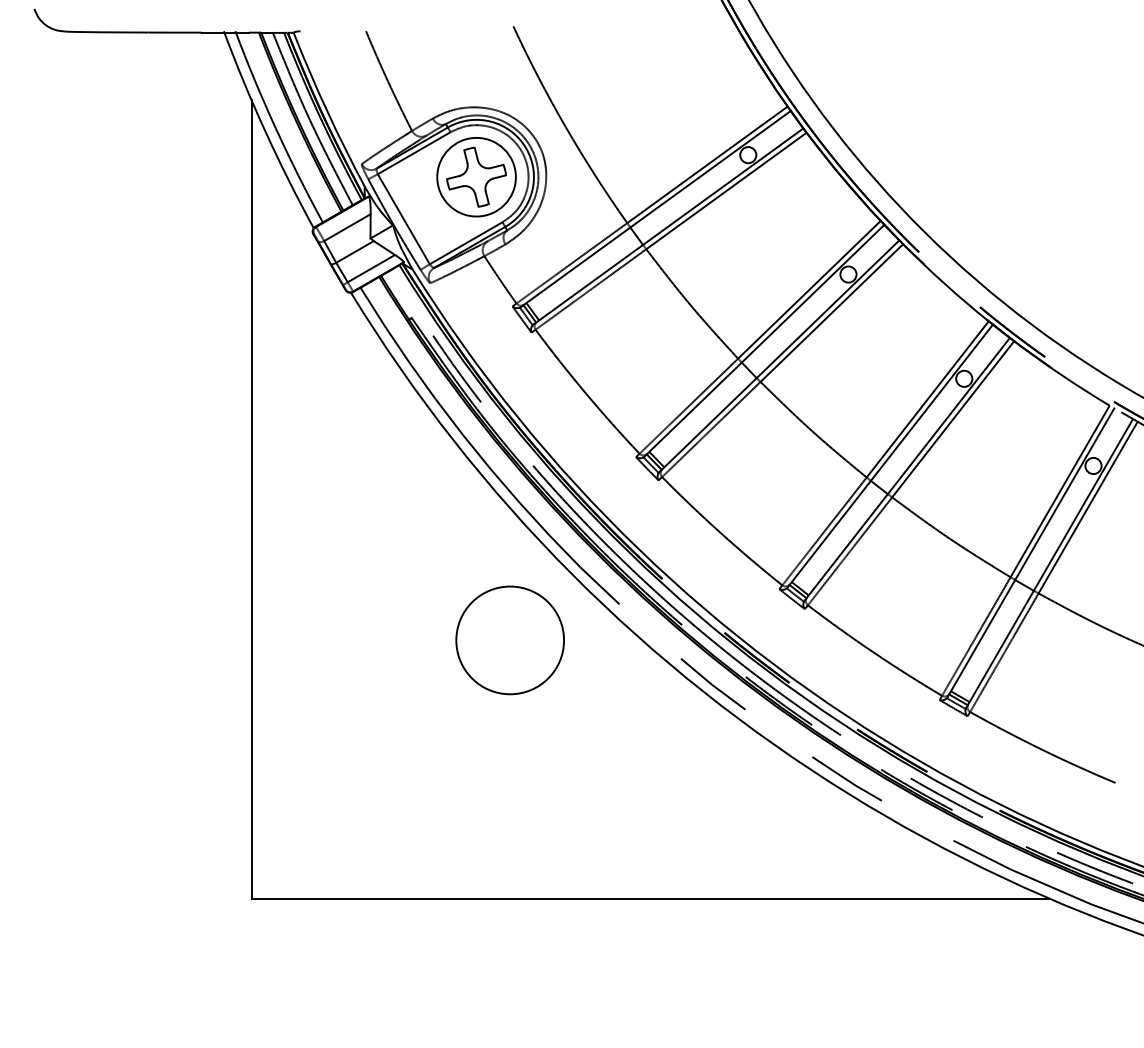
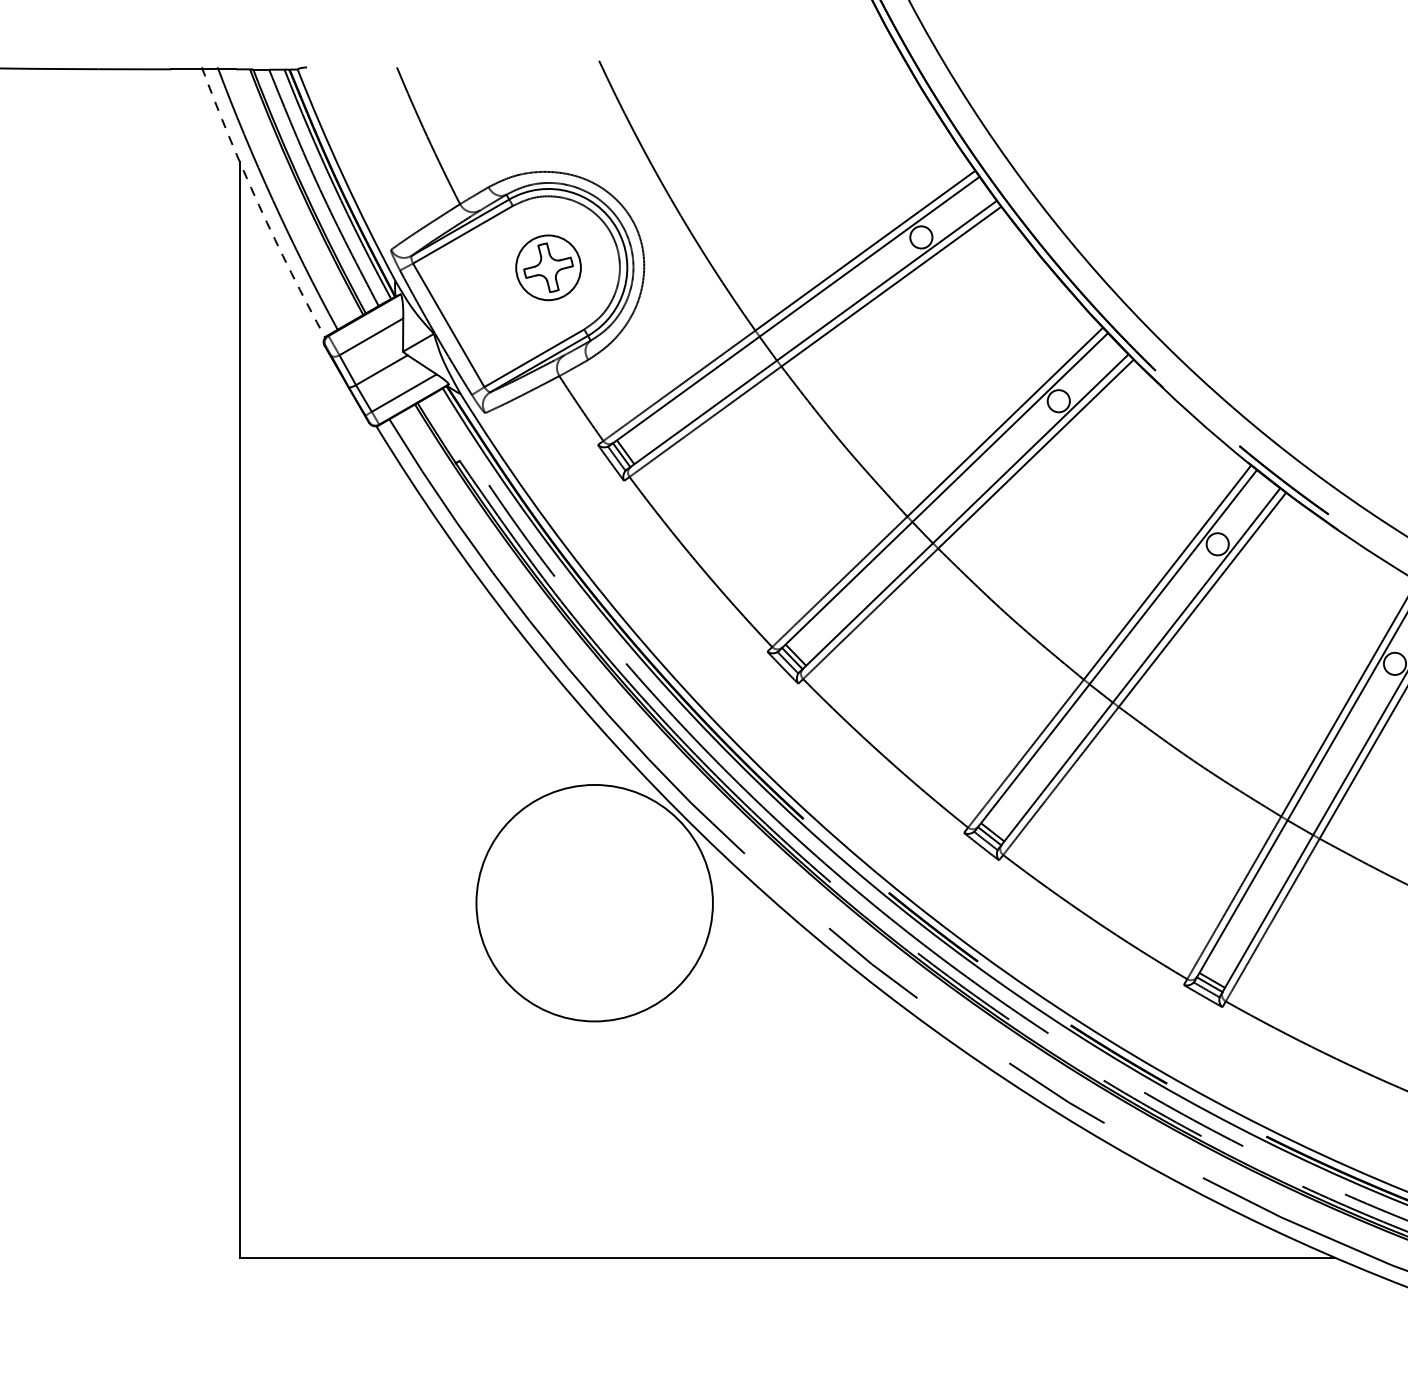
arc: (265, 131) -> (258, 204), solid -> dashed
part: (476, 177) -> (548, 268), size x0.6
circle: (510, 640) -> (595, 903), size x1.6

